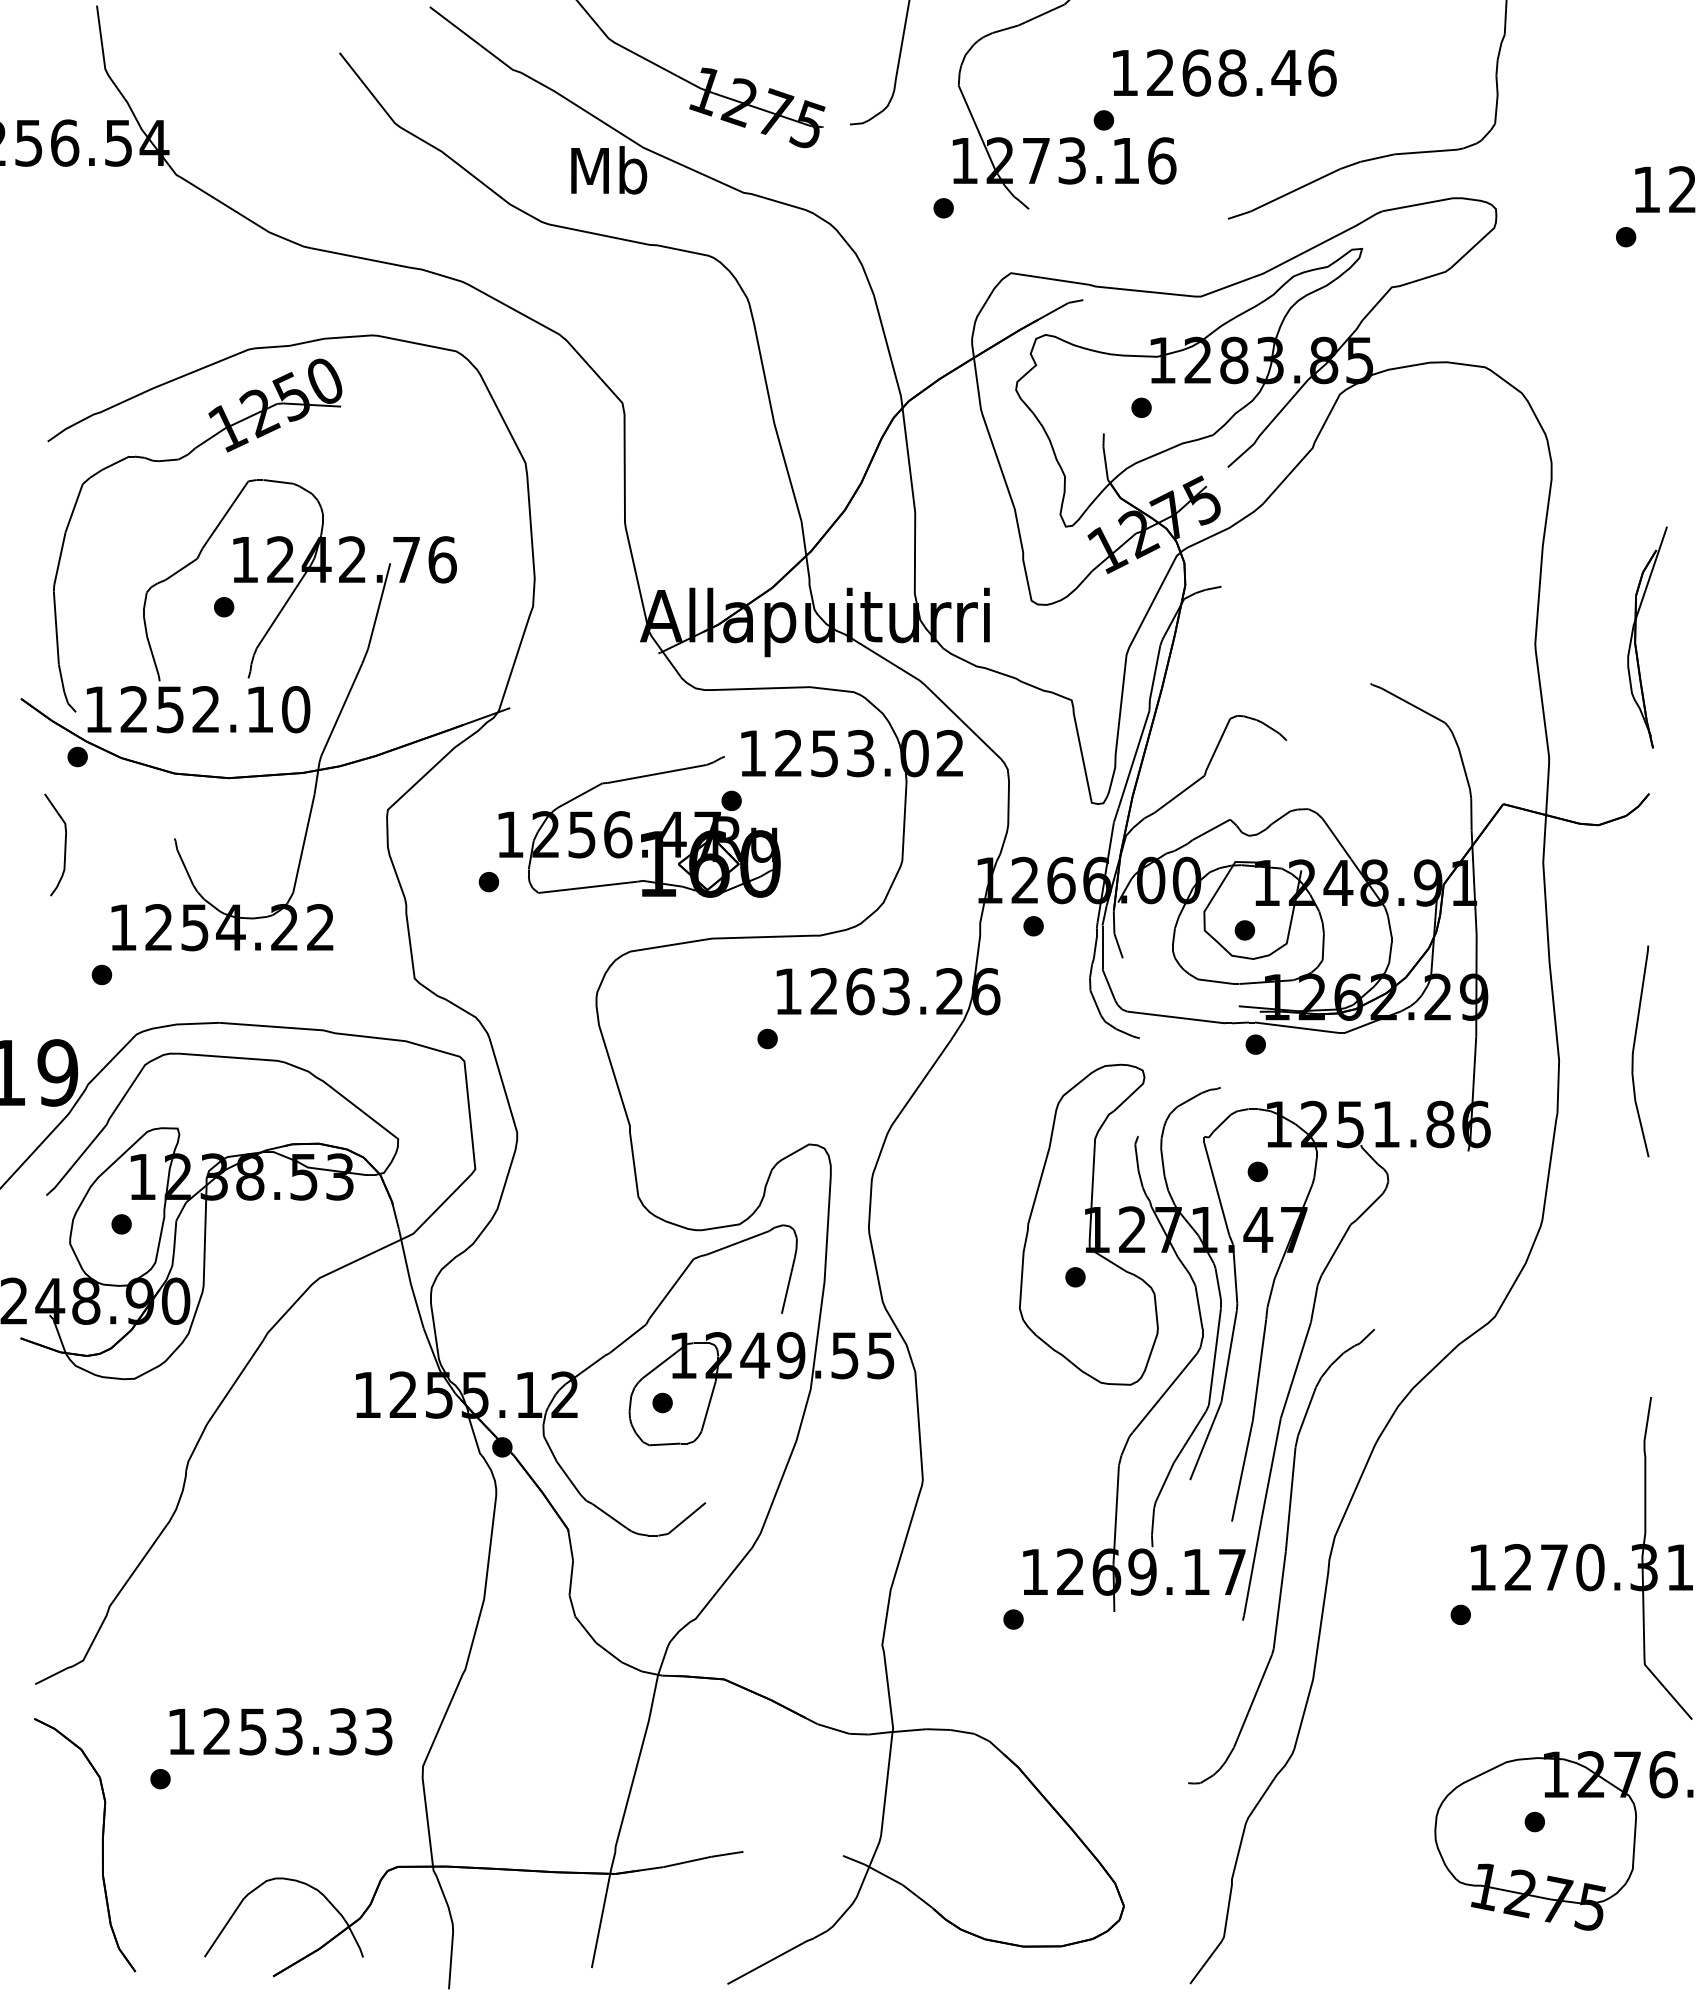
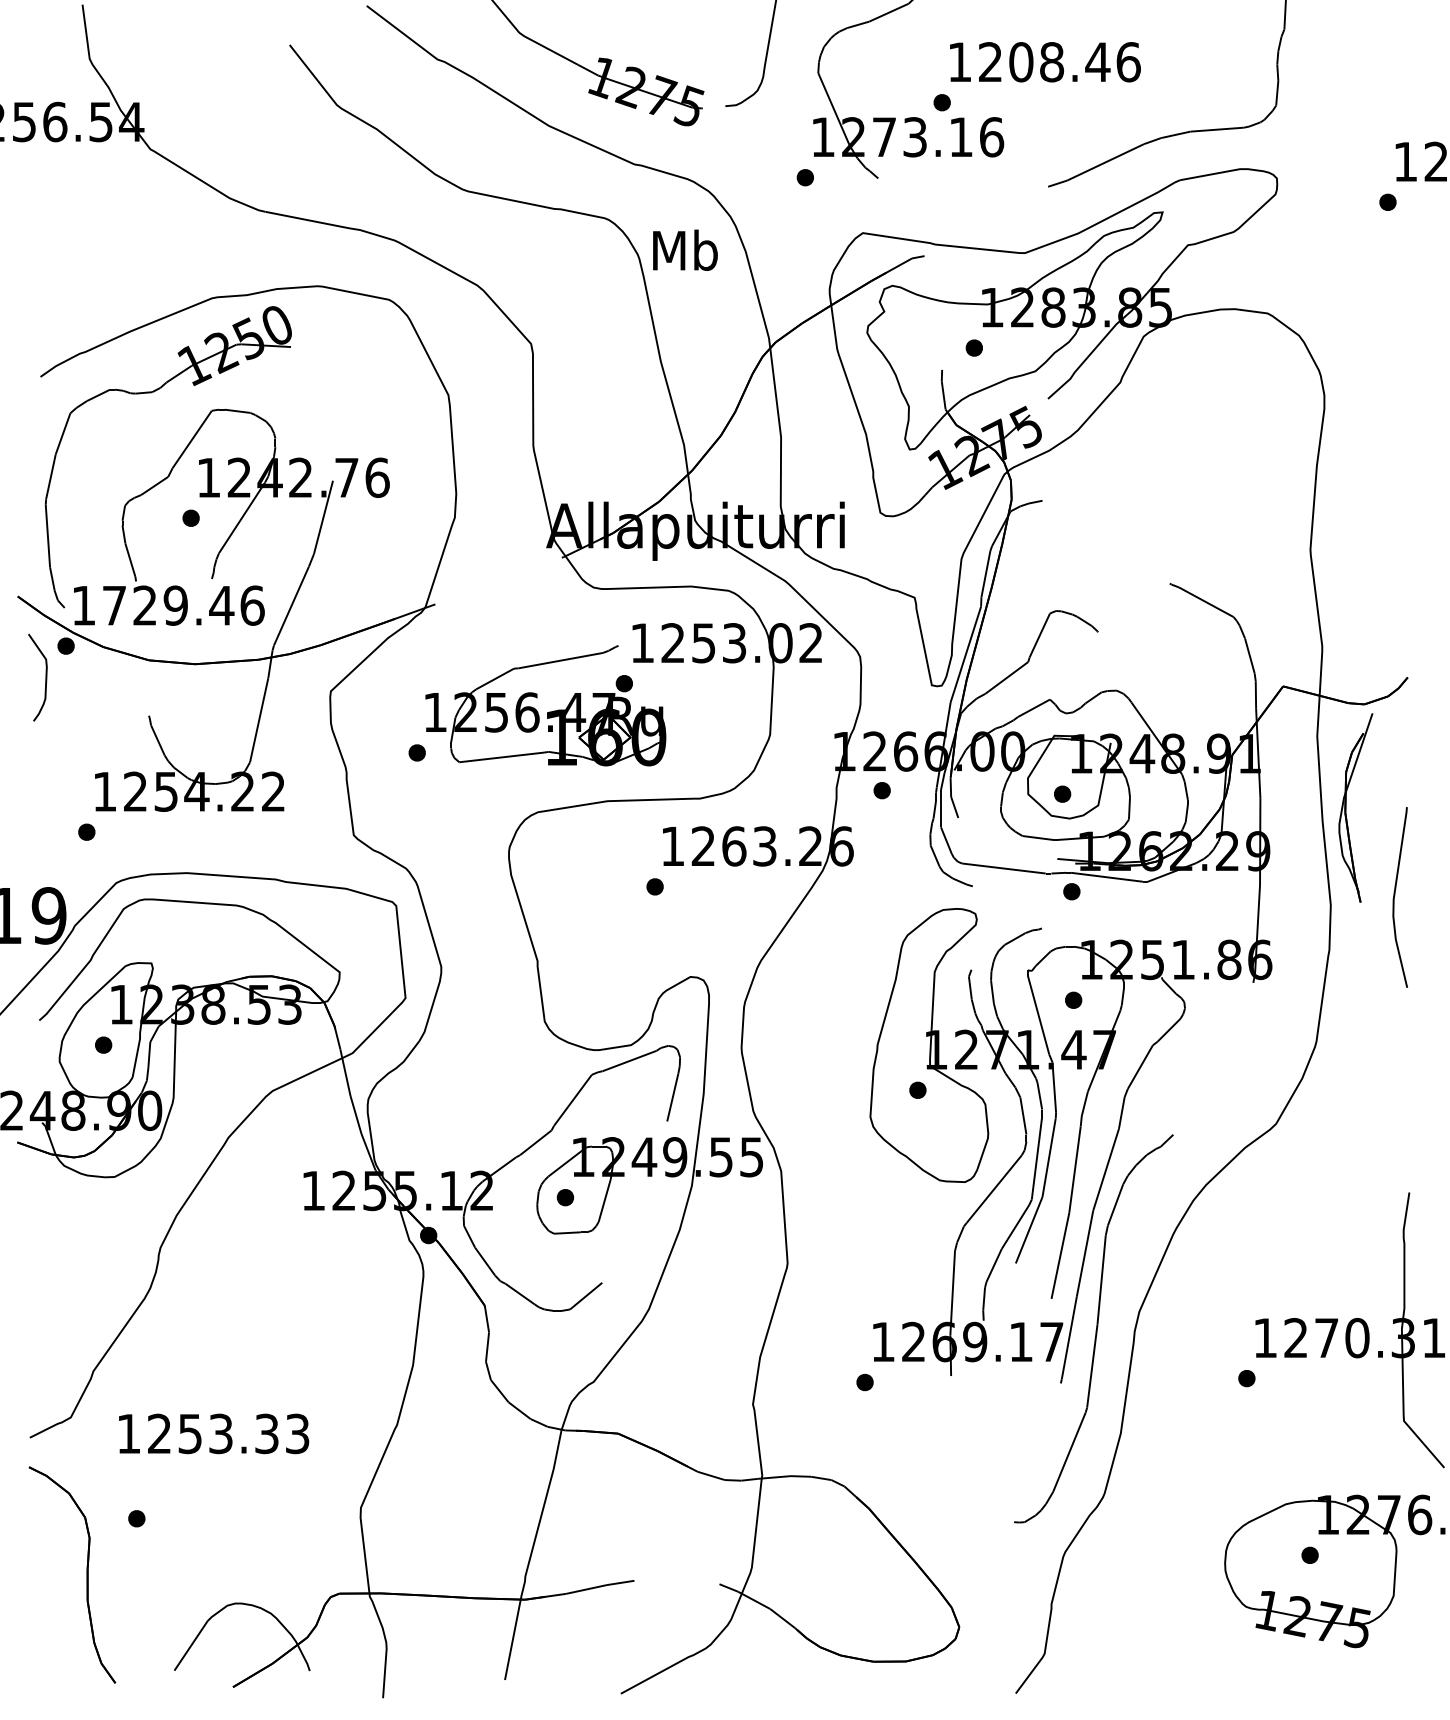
text: (1196, 72) -> (1021, 61), 1268.46 -> 1208.46
text: (609, 170) -> (685, 250), moved
part: (1636, 637) -> (1346, 807), moved
text: (215, 709) -> (183, 605), 1252.10 -> 1729.46
curve: (64, 844) -> (45, 677), moved
text: (280, 1731) -> (213, 1433), moved

